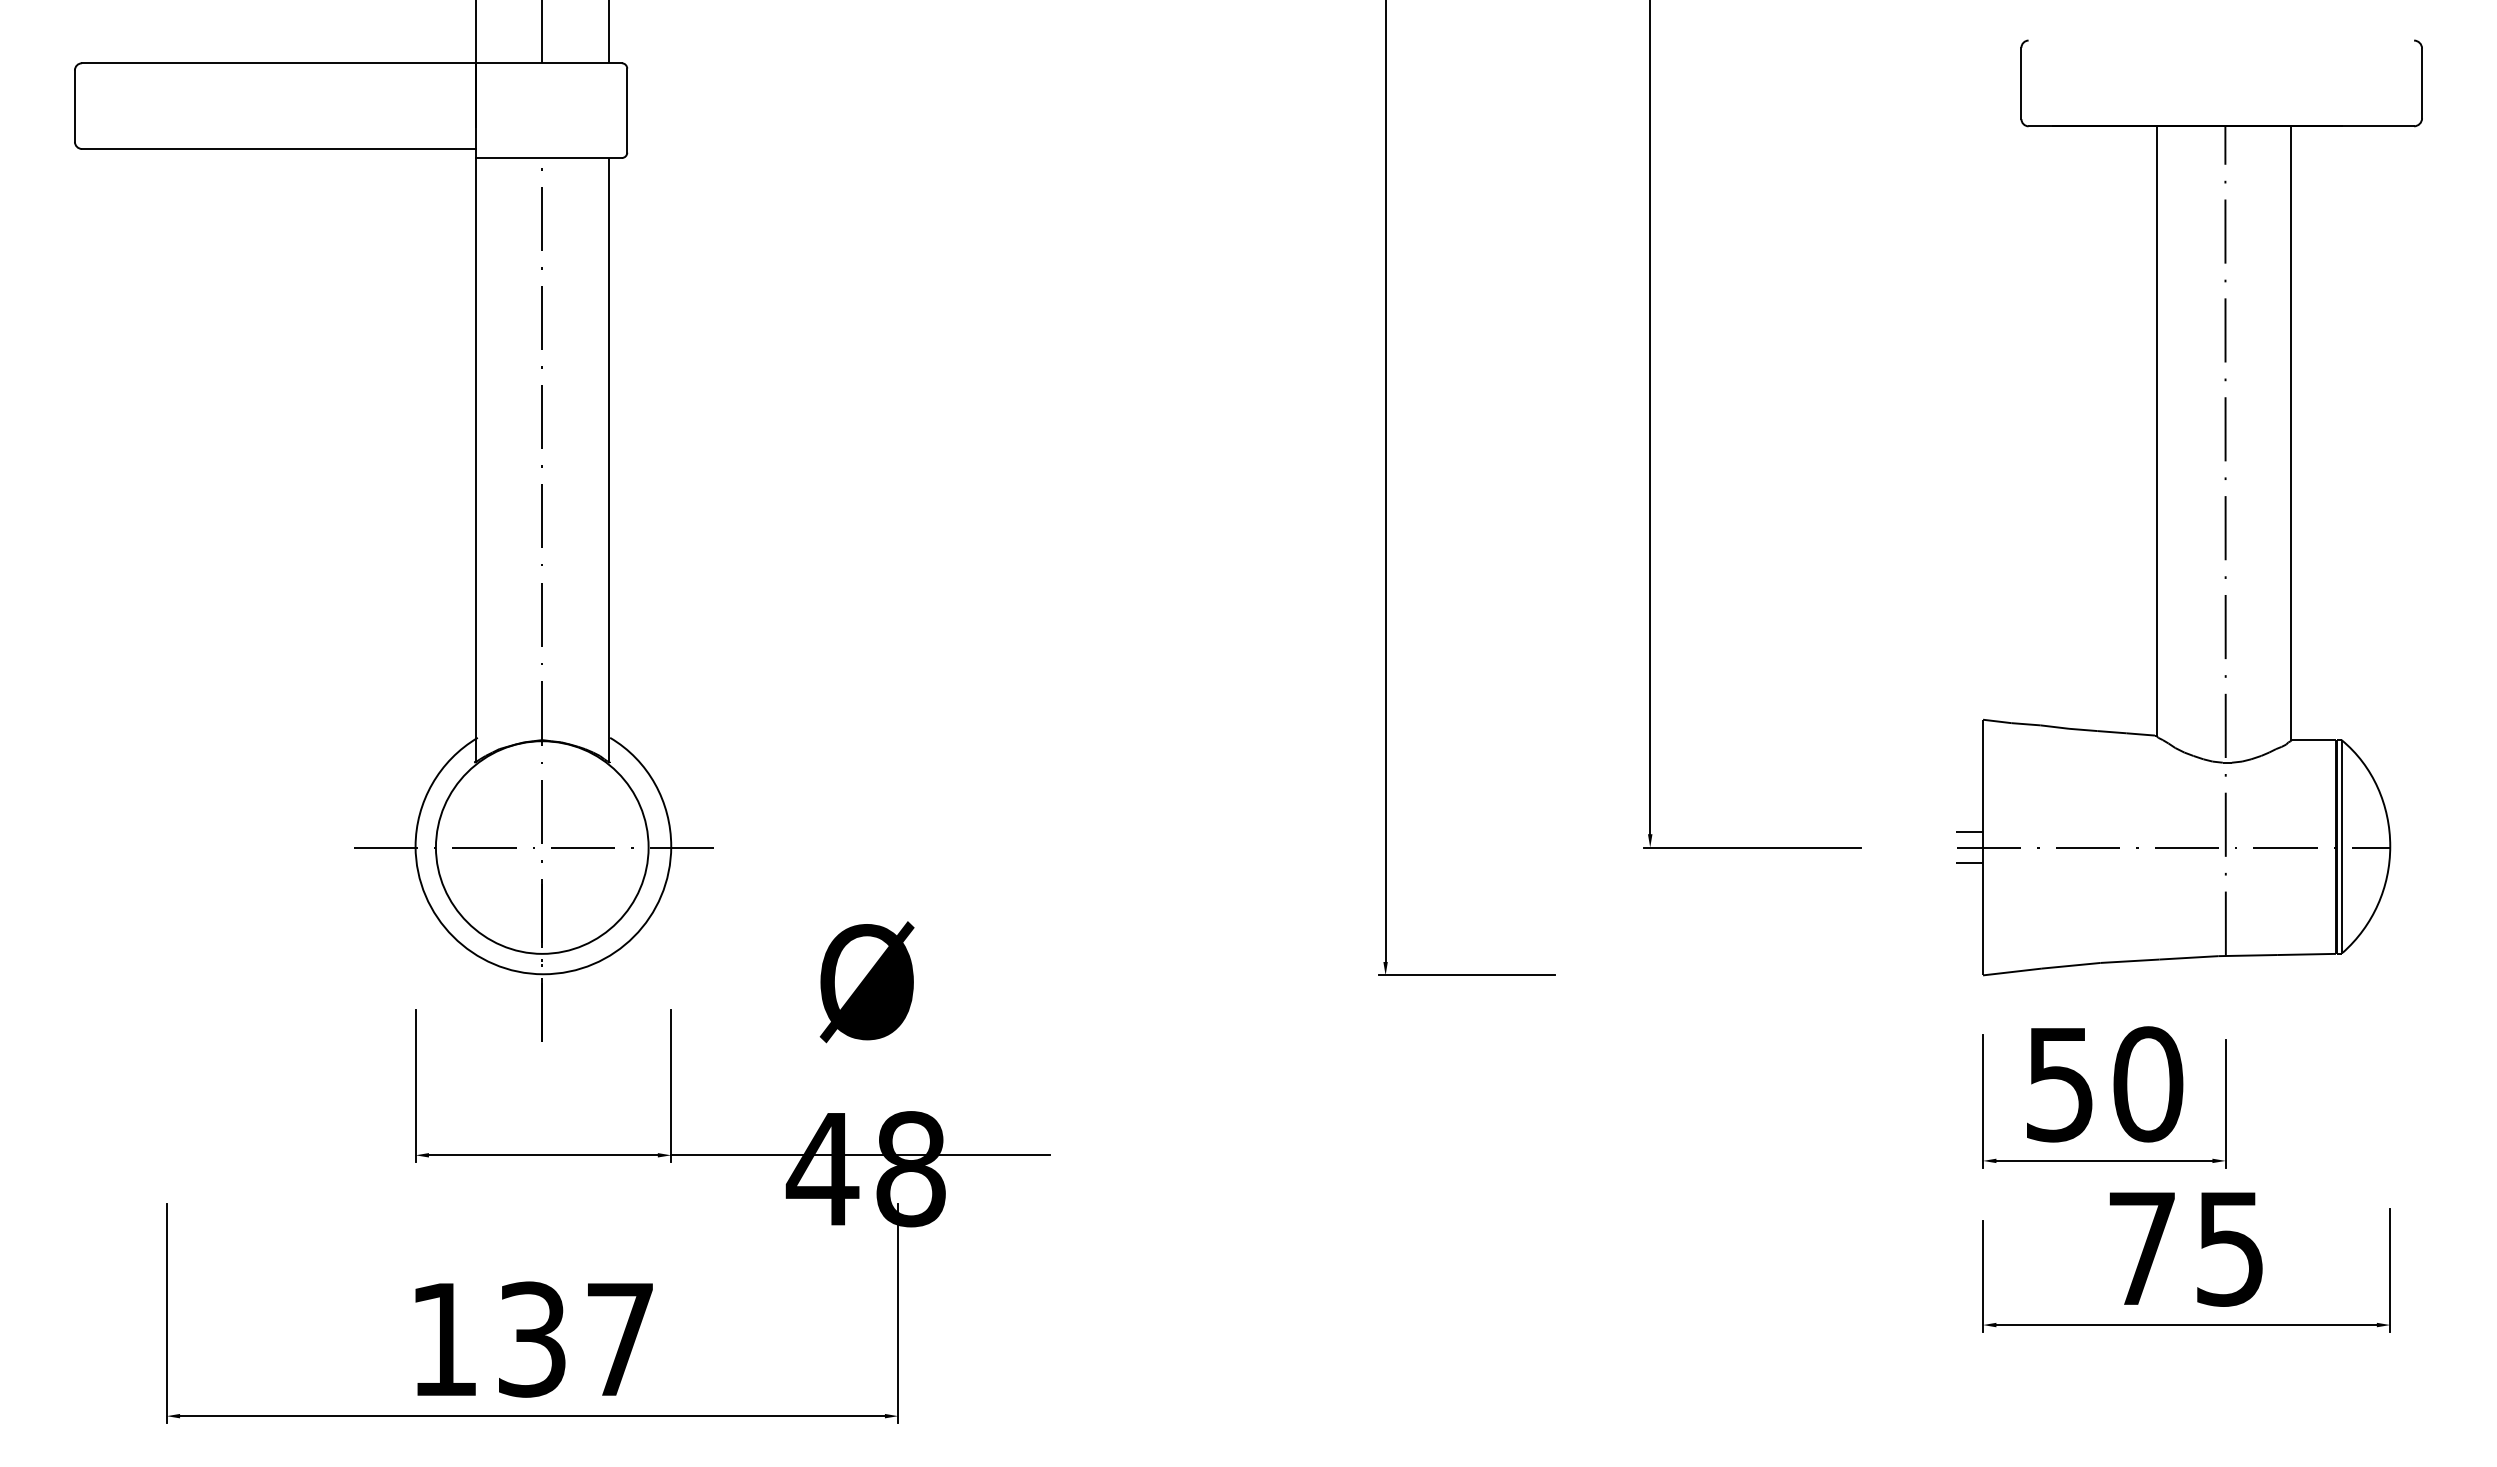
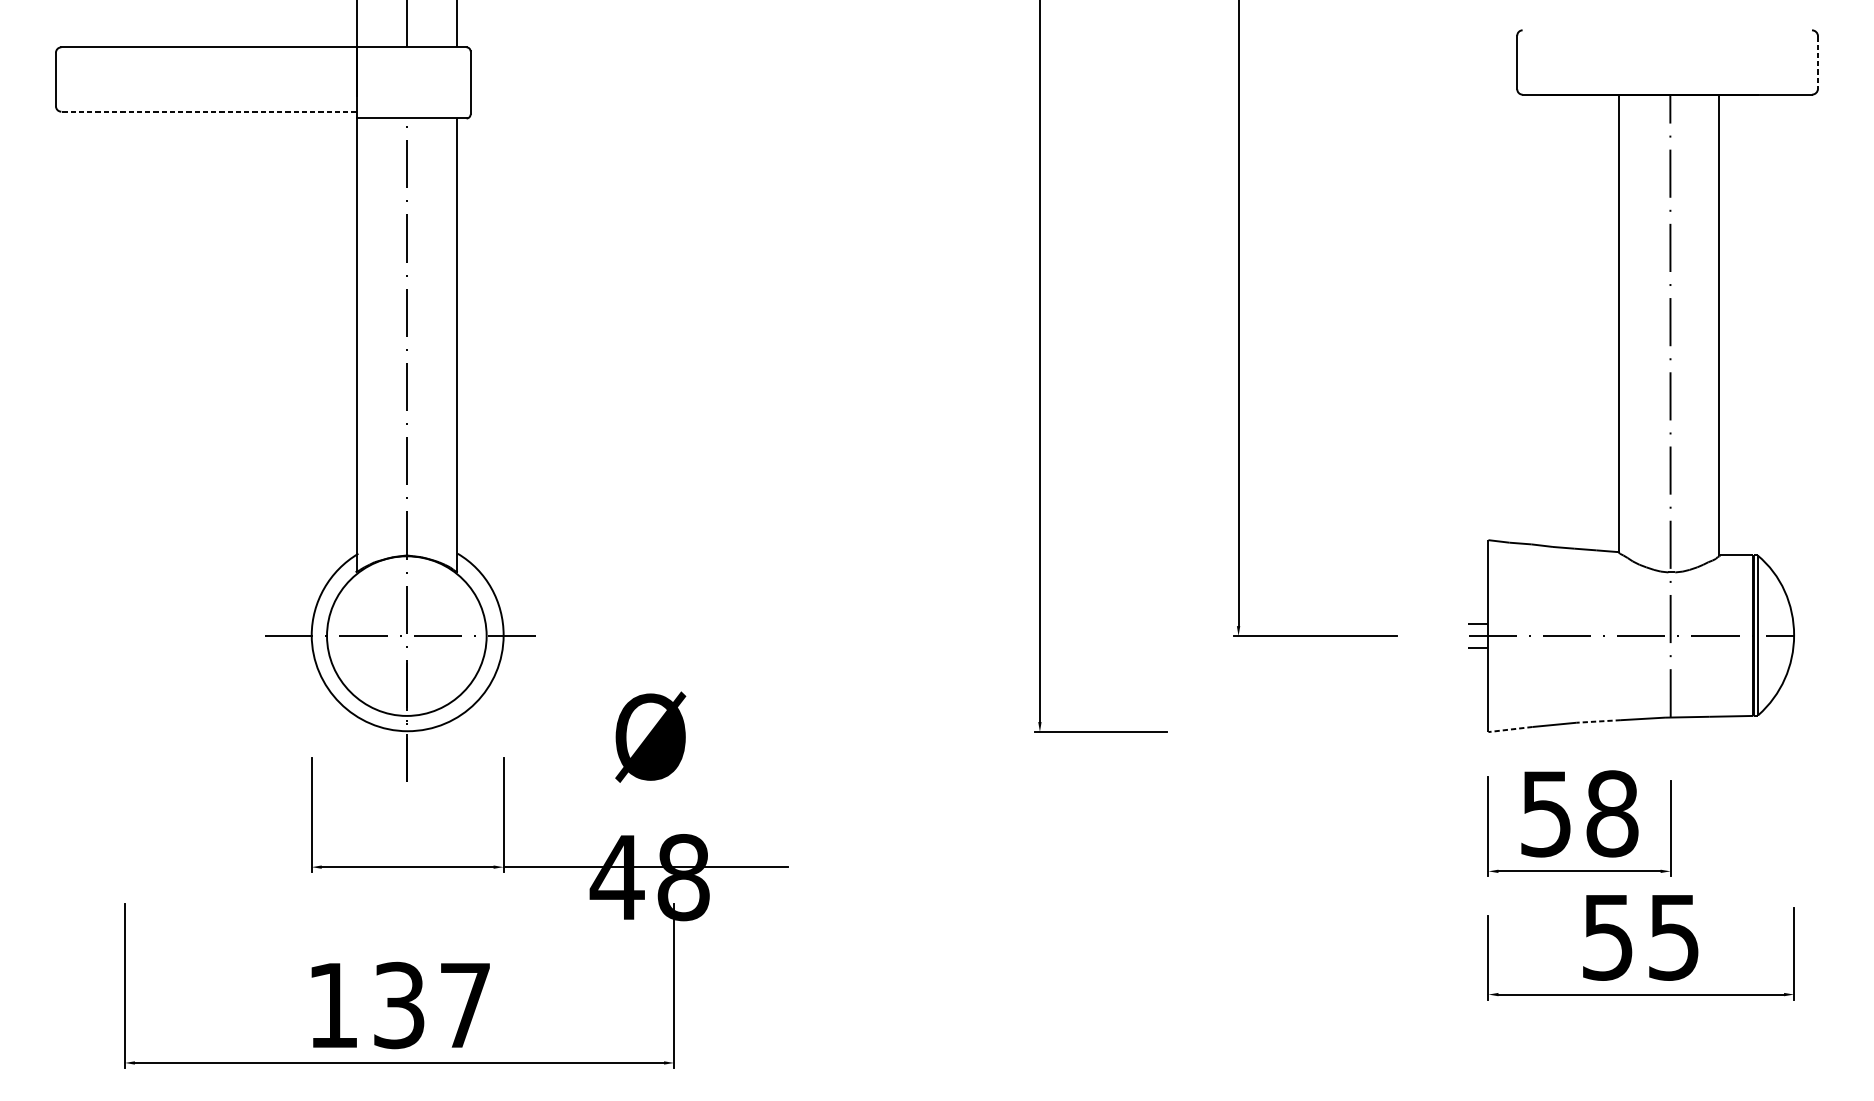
line: (2422, 83) -> (1818, 62), solid -> dashed
line: (278, 149) -> (208, 112), solid -> dashed
line: (2129, 961) -> (1598, 721), solid -> dashed
line: (2012, 971) -> (1510, 729), solid -> dashed
text: (2148, 1084) -> (1612, 813), 50 -> 58
text: (2141, 1249) -> (1607, 937), 75 -> 55

